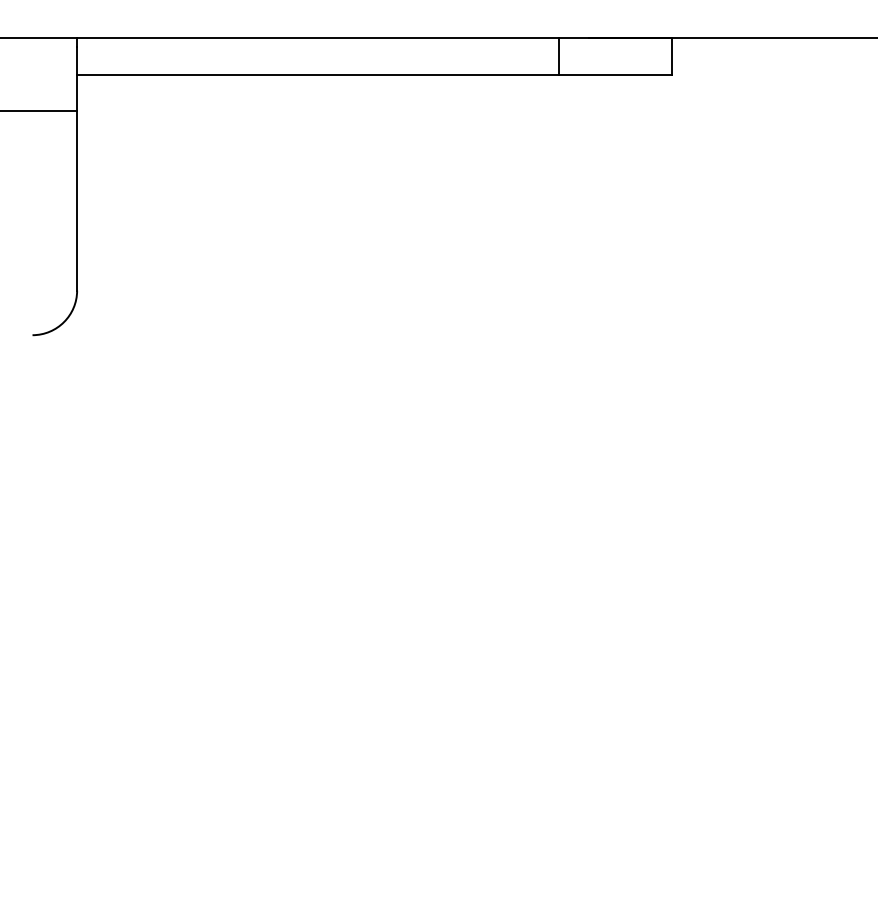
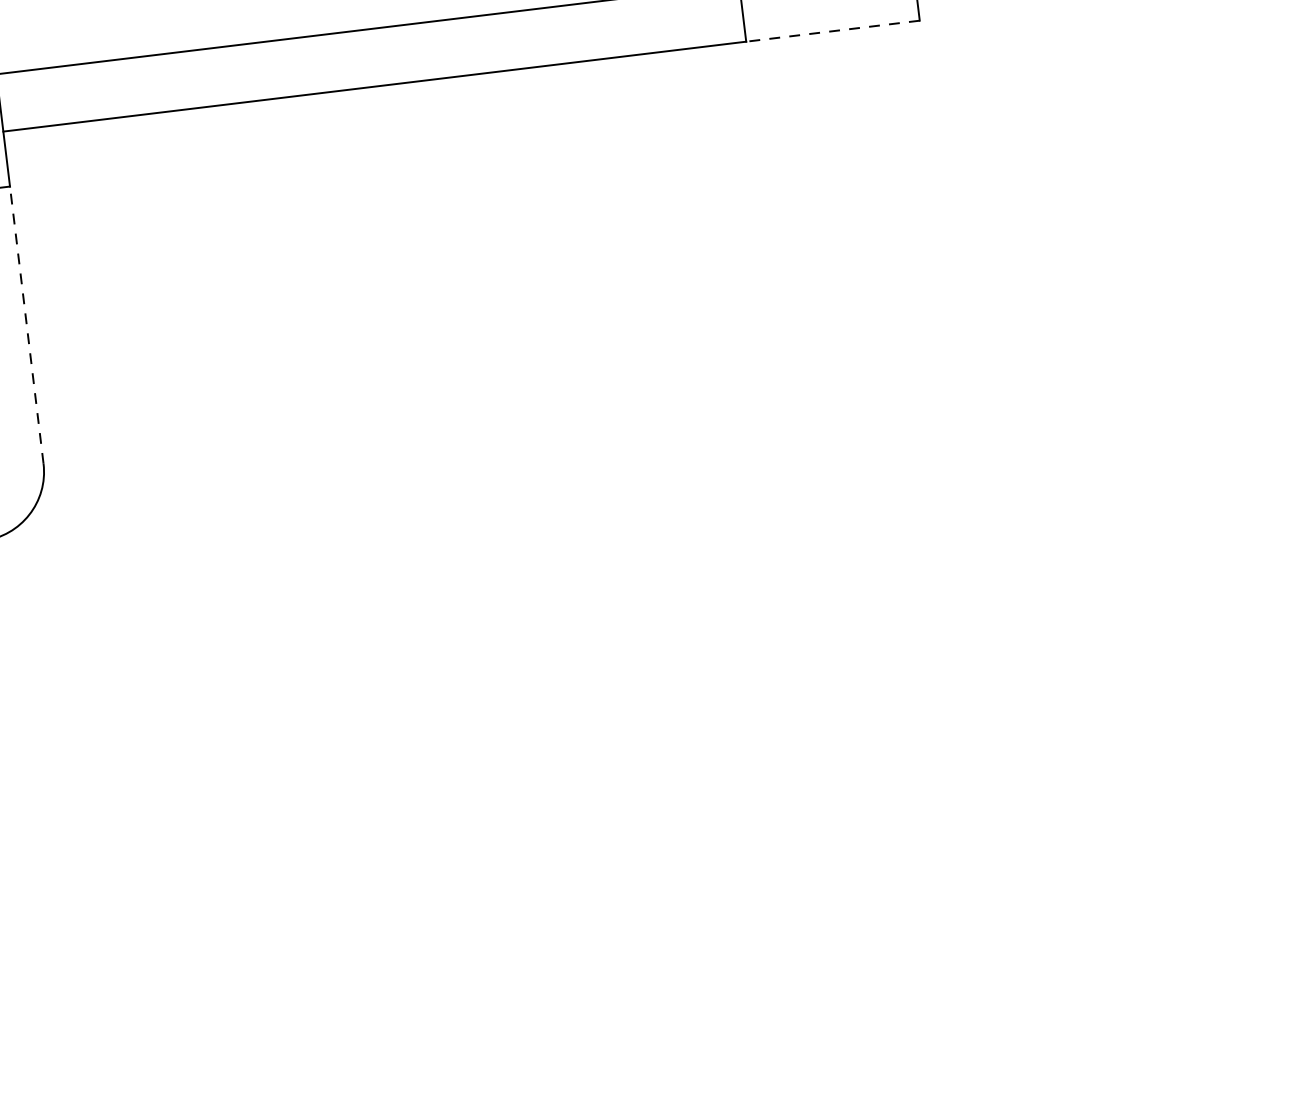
line: (615, 74) -> (832, 30), solid -> dashed
line: (77, 200) -> (27, 324), solid -> dashed

